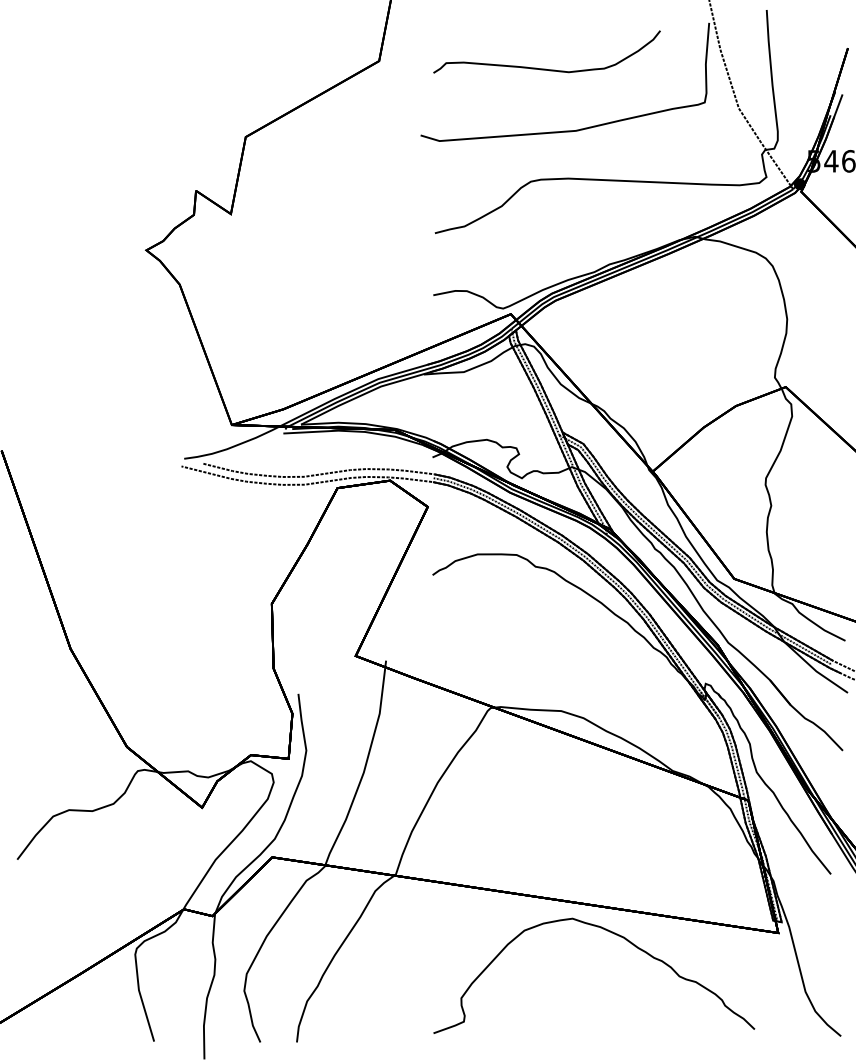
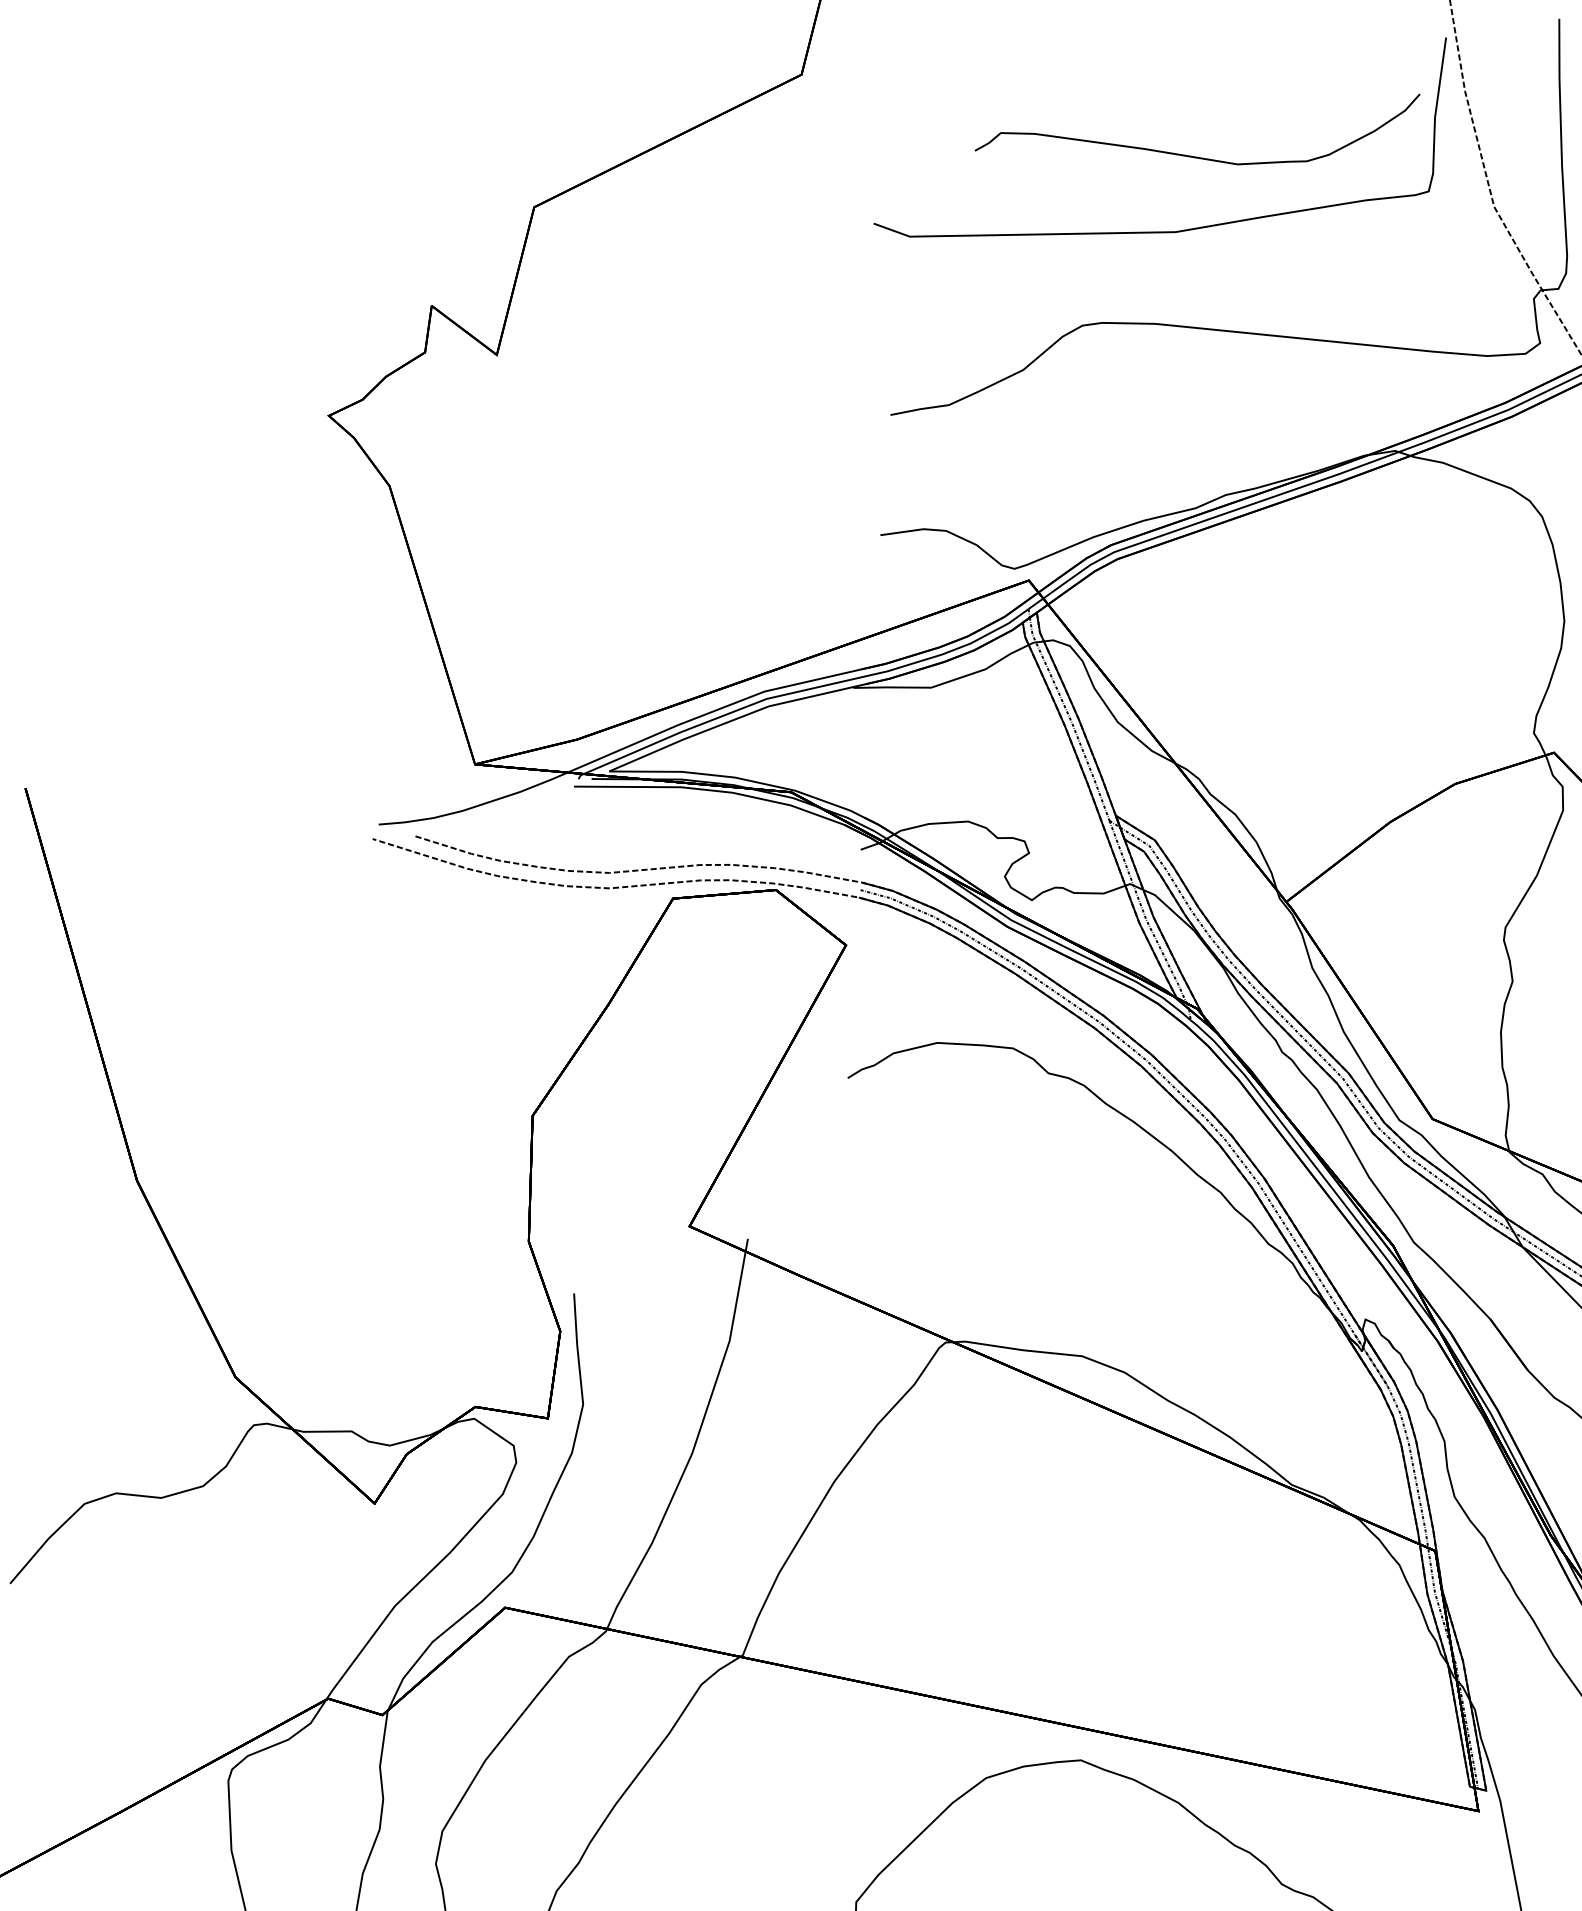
curve: (545, 68) -> (1192, 154), moved

